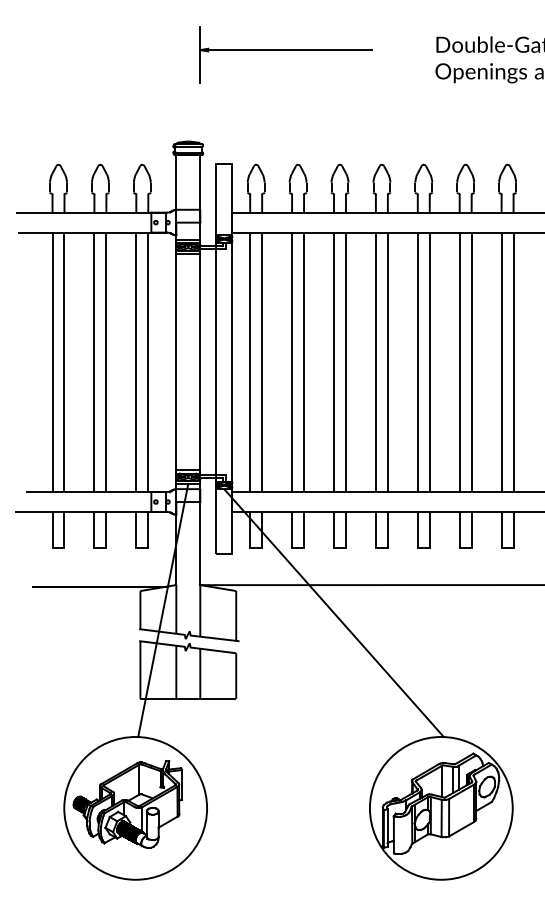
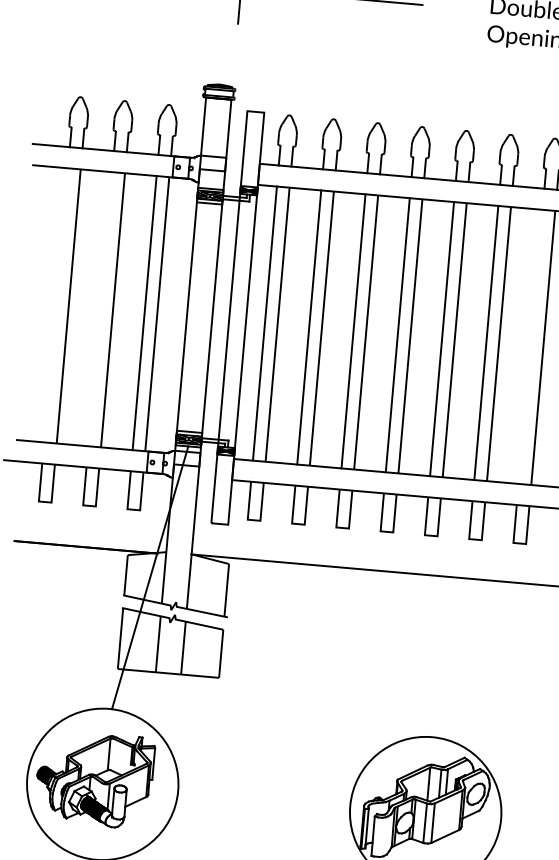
line: (52, 362) -> (56, 305), removed
line: (94, 362) -> (100, 309), removed
line: (501, 362) -> (530, 347), removed
line: (333, 613) -> (329, 596), removed

